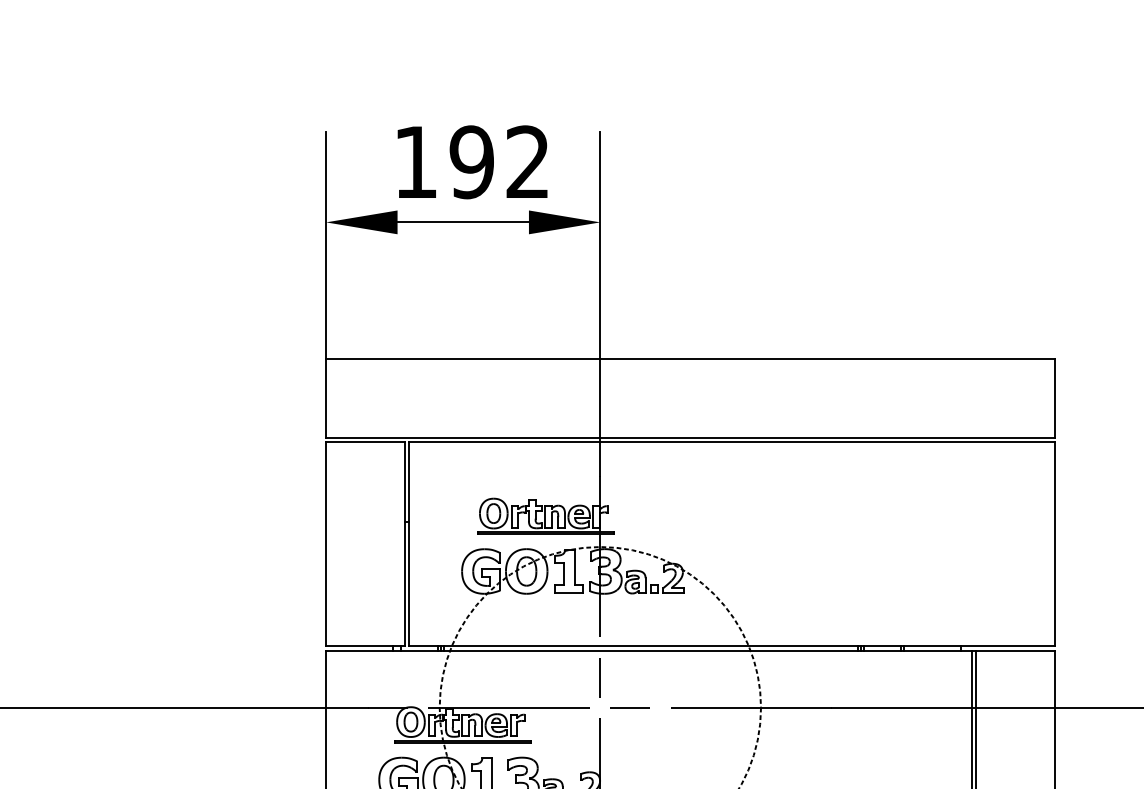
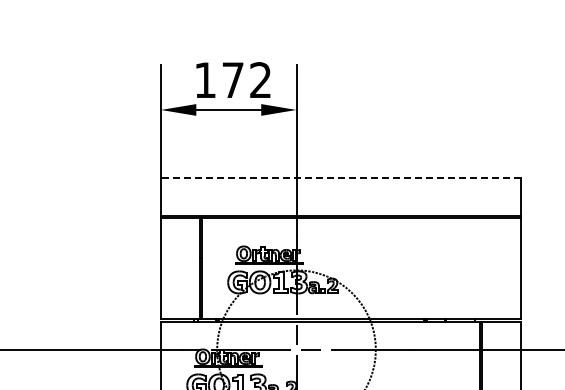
text: (470, 162) -> (232, 80), 192 -> 172
line: (689, 359) -> (340, 177), solid -> dashed

